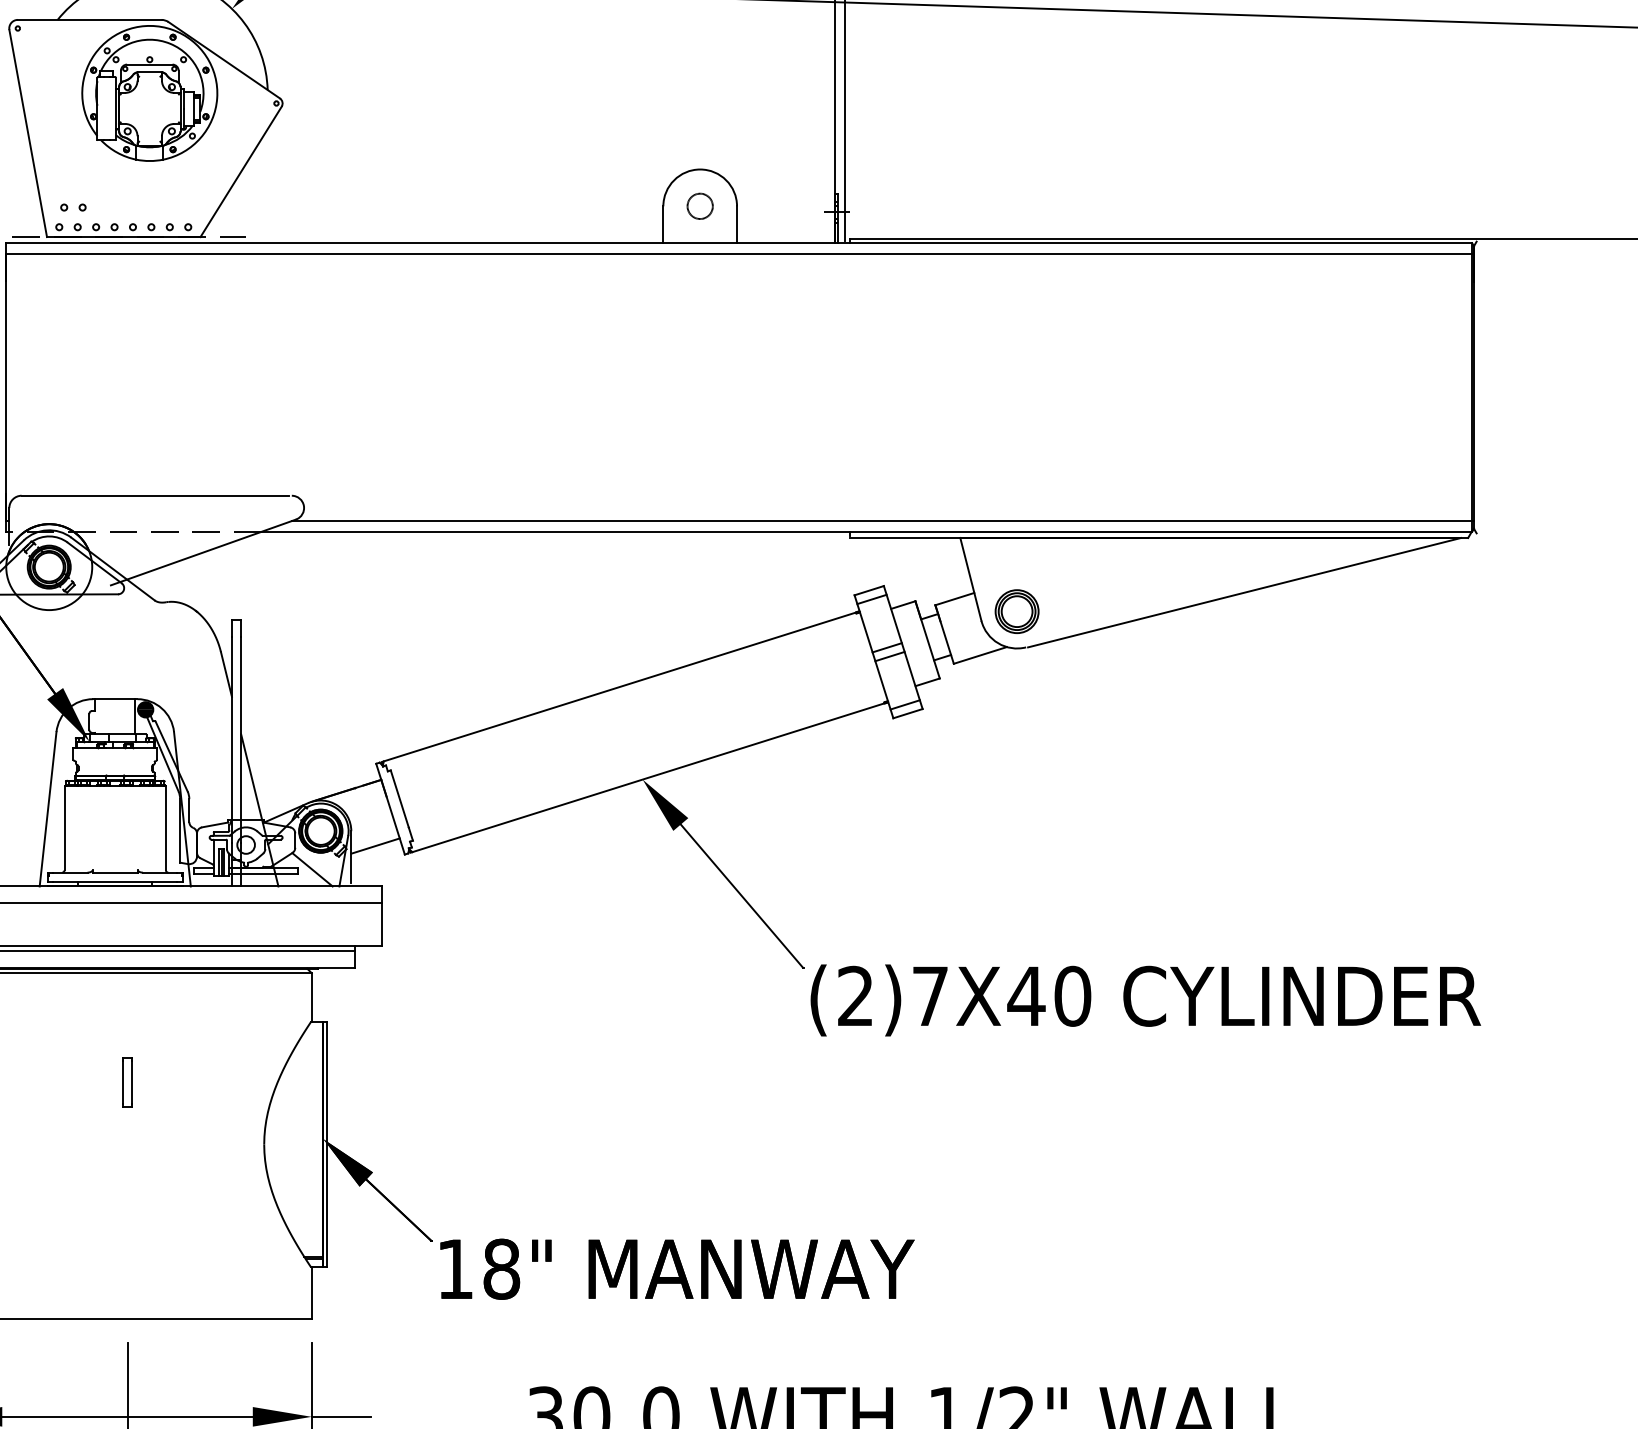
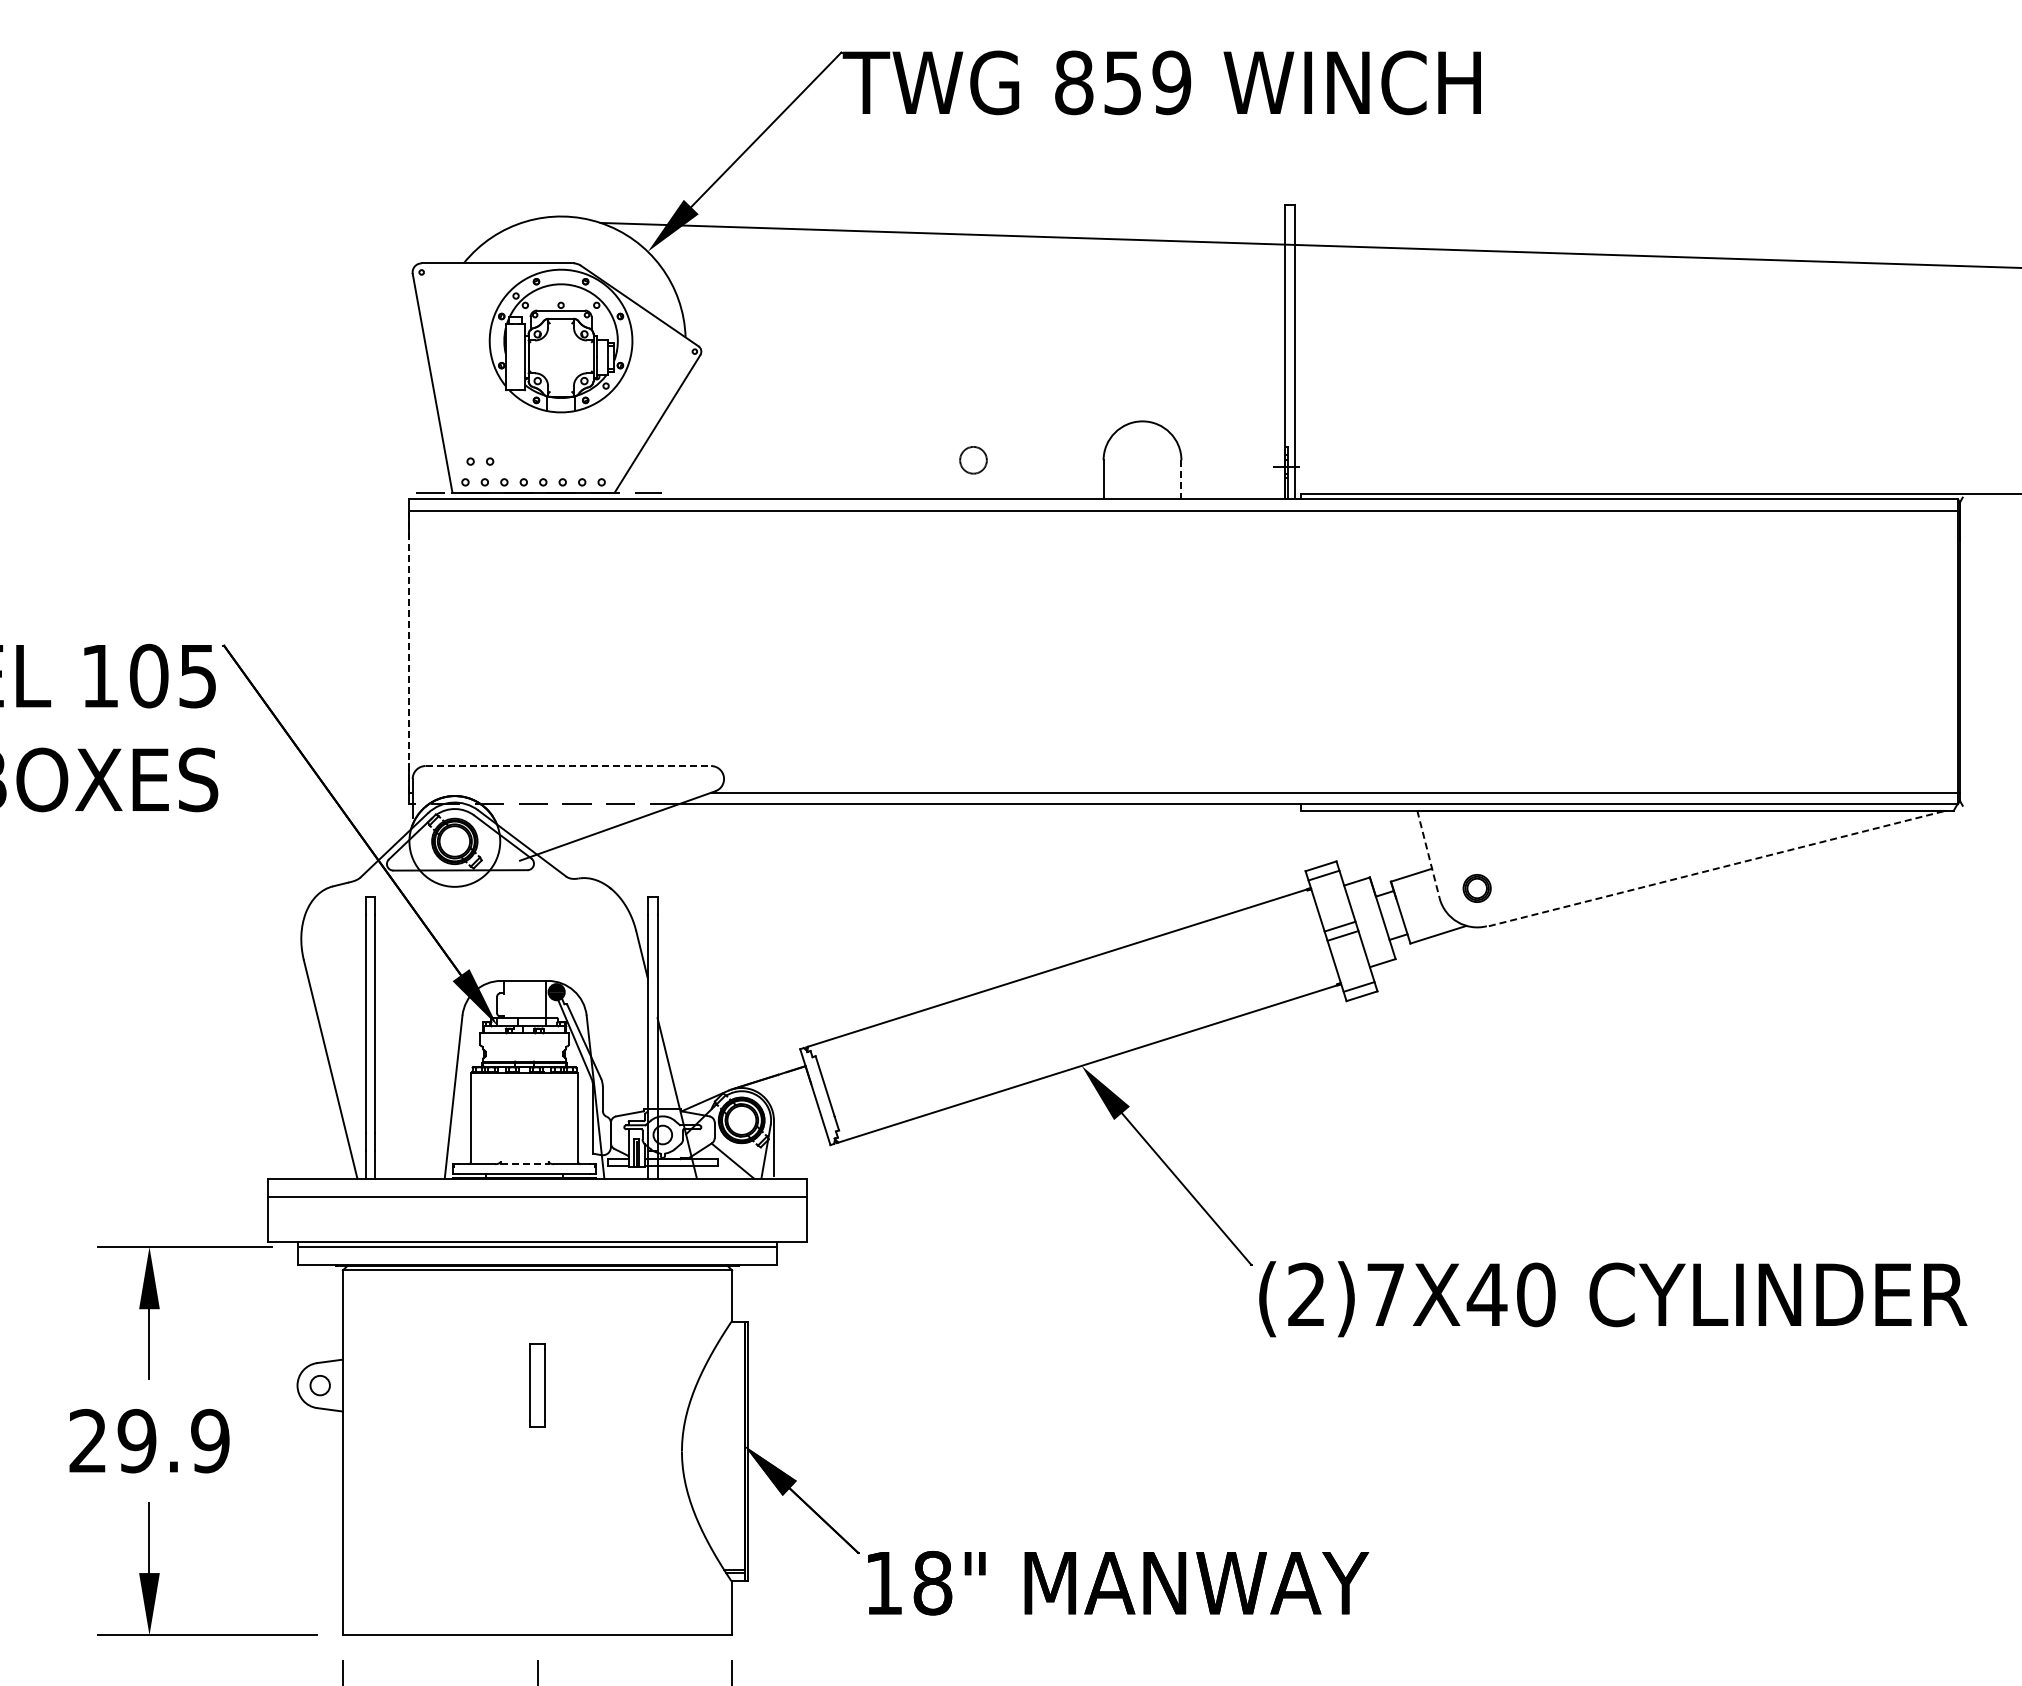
circle: (700, 206) -> (973, 460), moved
line: (737, 225) -> (1181, 480), solid -> dashed
line: (6, 388) -> (409, 652), solid -> dashed
line: (155, 496) -> (567, 766), solid -> dashed
line: (970, 579) -> (1428, 854), solid -> dashed
line: (1244, 592) -> (1717, 868), solid -> dashed
part: (1016, 611) -> (1476, 888), size x0.6
line: (375, 846) -> (799, 1136), removed
line: (116, 872) -> (525, 1164), solid -> dashed
part: (127, 1082) -> (537, 1385), size x1.6

